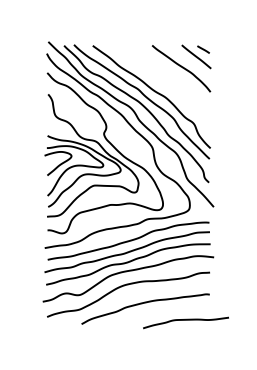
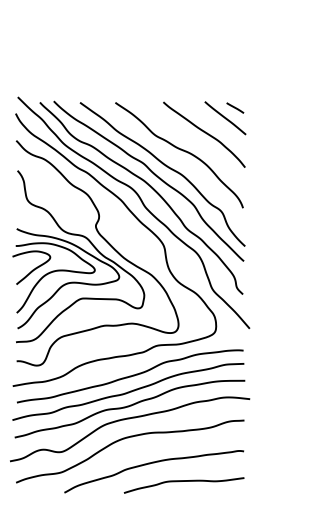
curve: (164, 80) -> (180, 151), added
curve: (185, 320) -> (183, 482), moved

